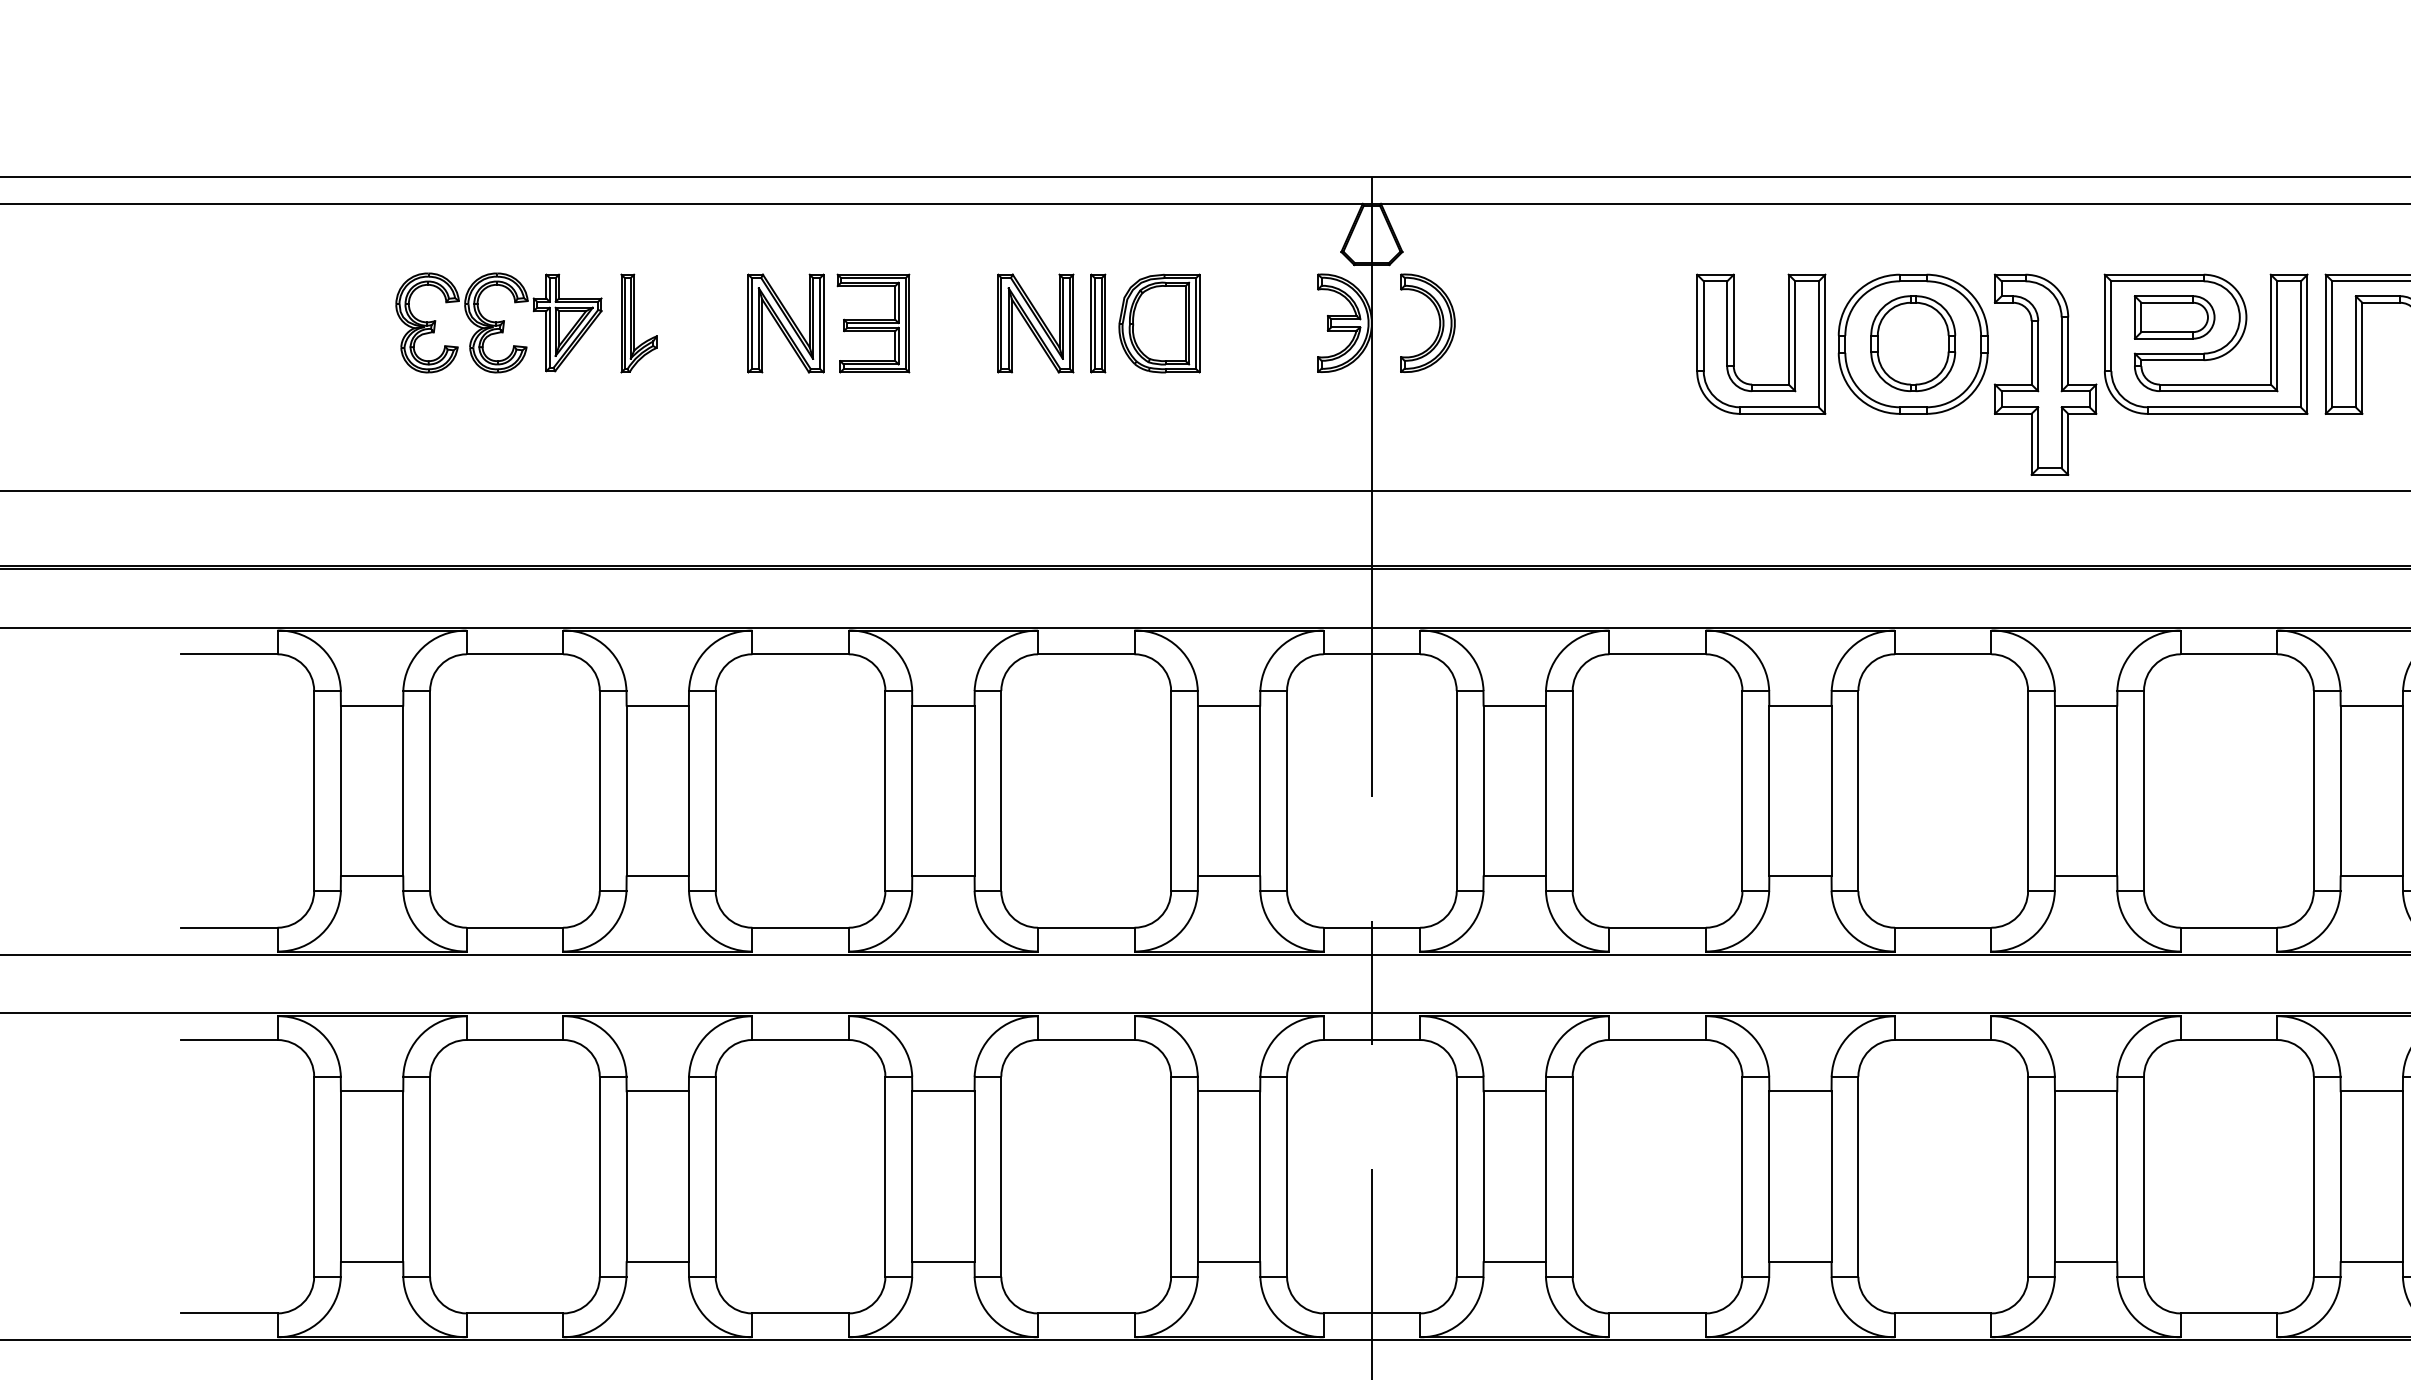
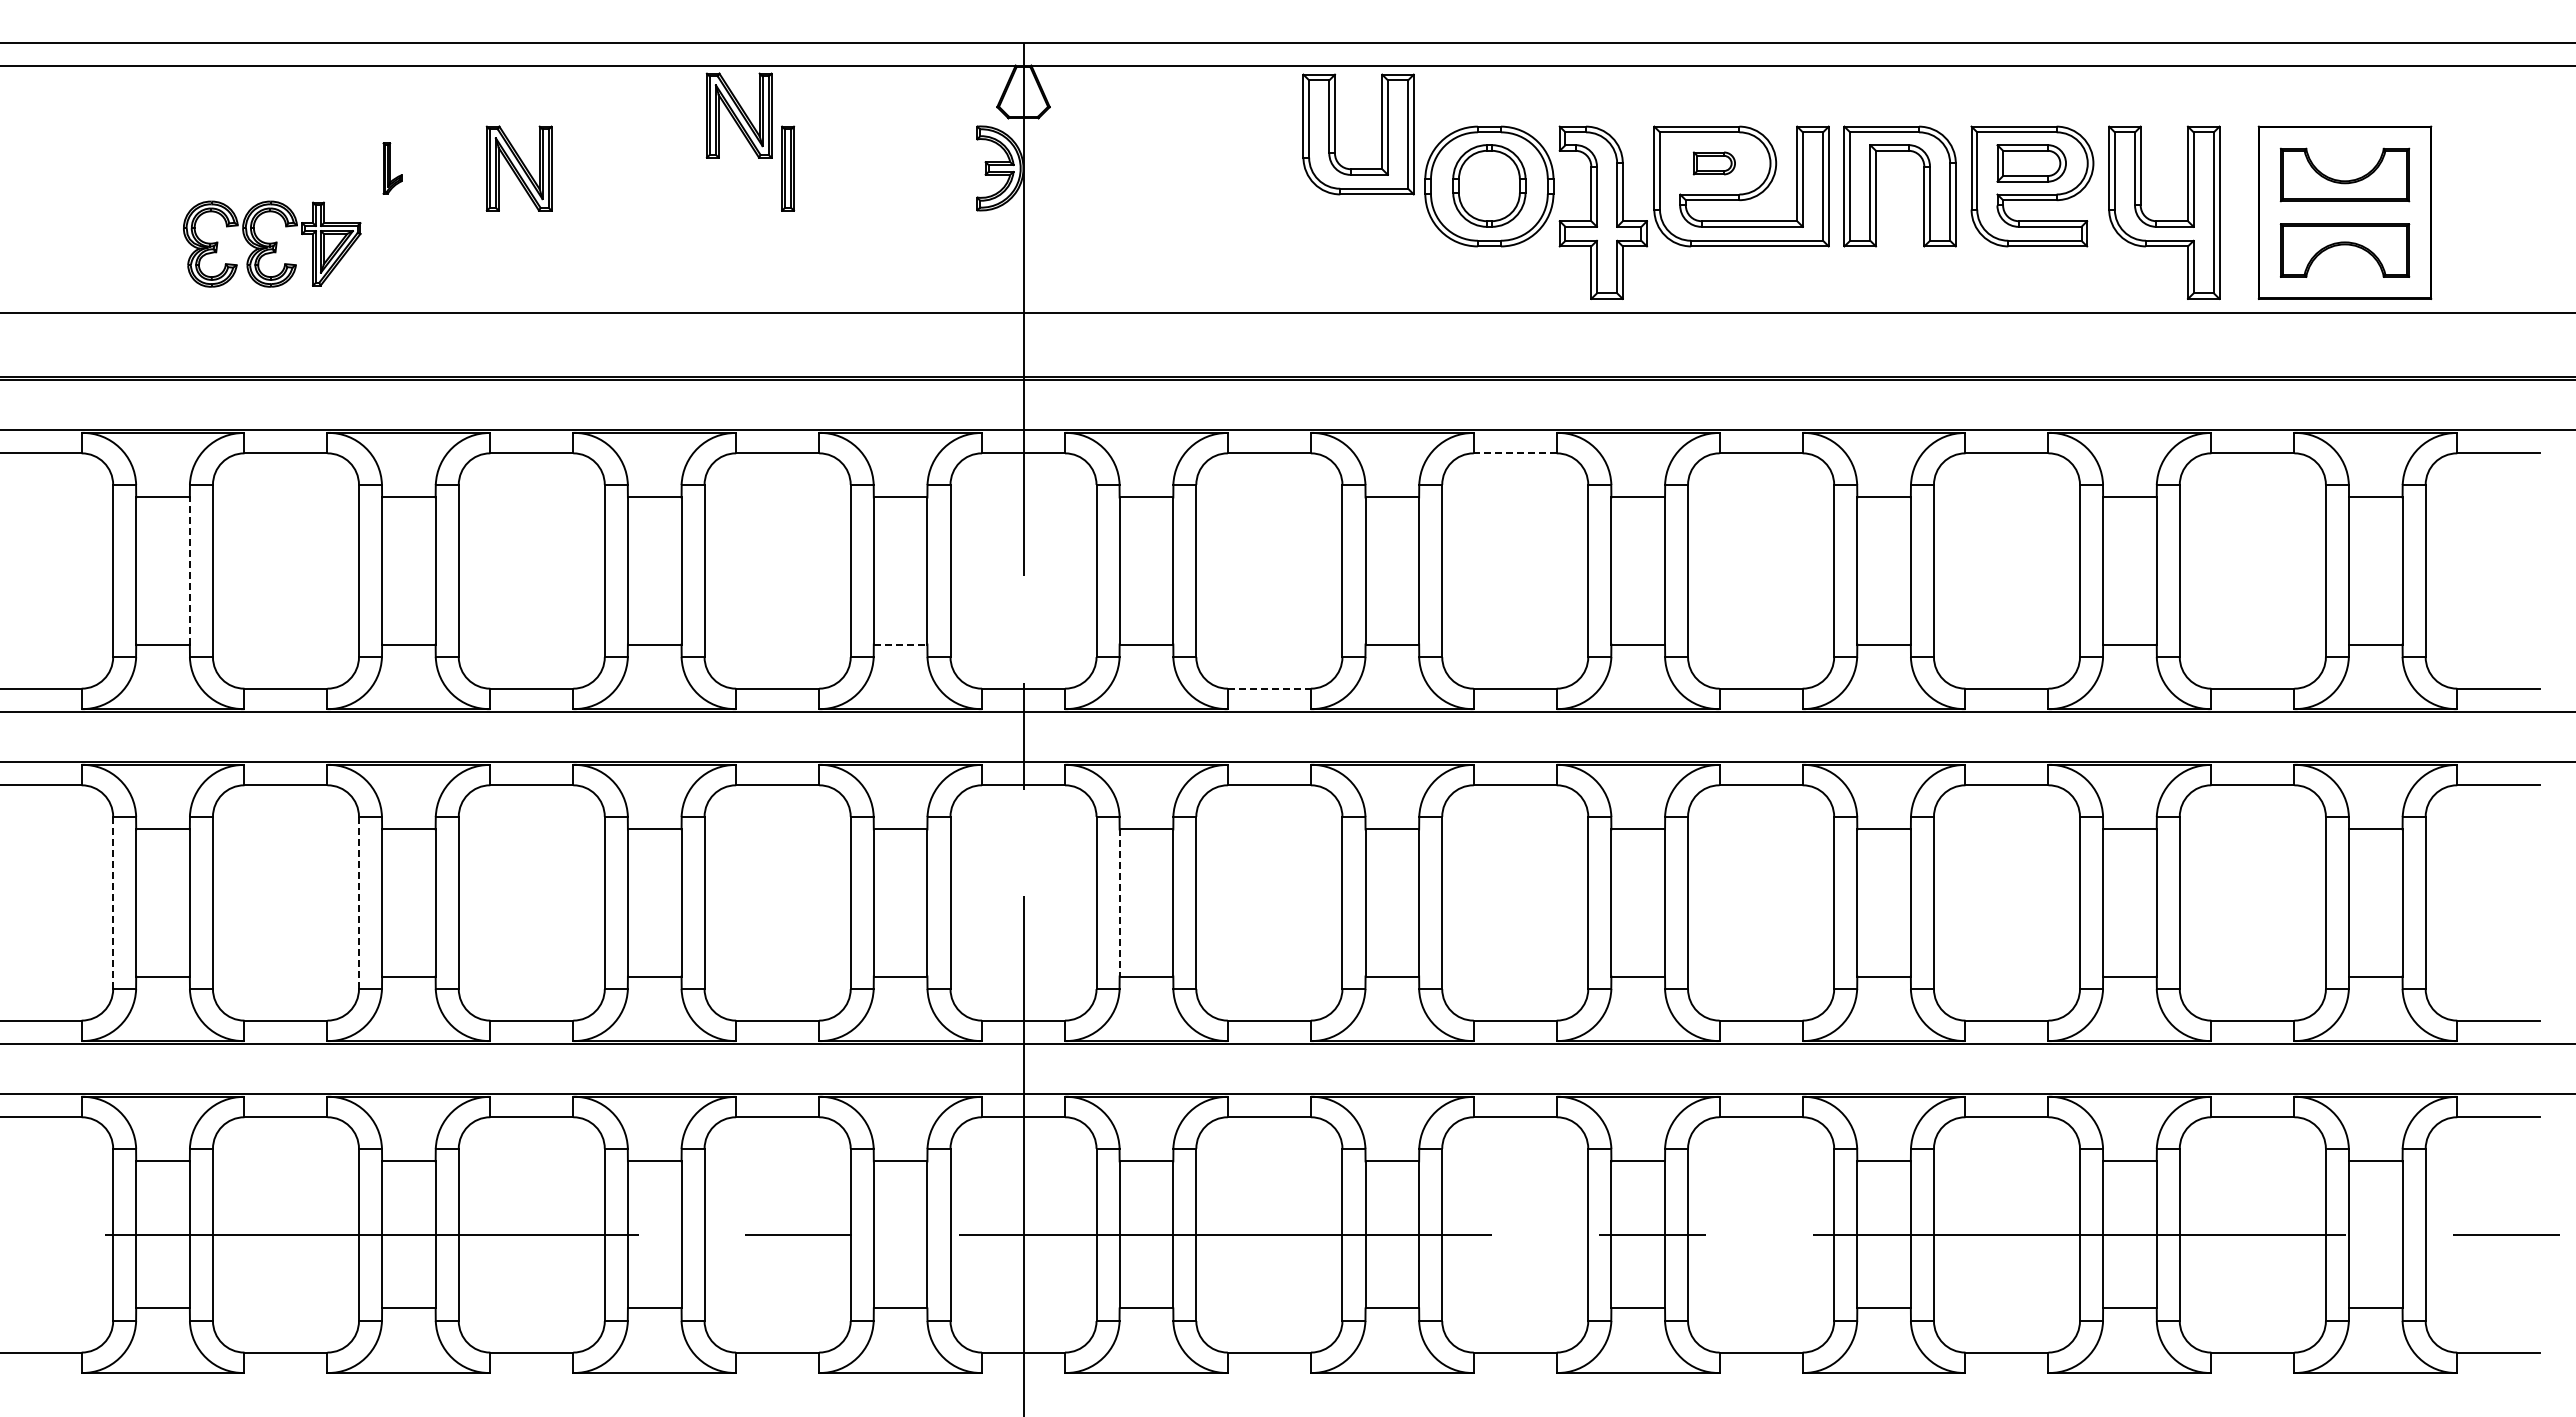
part: (2174, 317) -> (1714, 163), size x0.6
part: (499, 322) -> (272, 243), moved
part: (638, 323) -> (392, 168), size x0.6
part: (873, 323) -> (594, 168), removed
part: (1034, 323) -> (738, 115), moved
part: (1159, 323) -> (840, 168), removed
part: (1439, 323) -> (1081, 168), removed
part: (1734, 344) -> (1335, 134), moved
line: (1942, 654) -> (1514, 453), solid -> dashed
line: (402, 791) -> (189, 571), solid -> dashed
line: (1228, 876) -> (900, 644), solid -> dashed
line: (1657, 927) -> (1269, 688), solid -> dashed
line: (314, 1176) -> (113, 902), solid -> dashed
line: (599, 1176) -> (358, 902), solid -> dashed
line: (1483, 1176) -> (1119, 902), solid -> dashed

